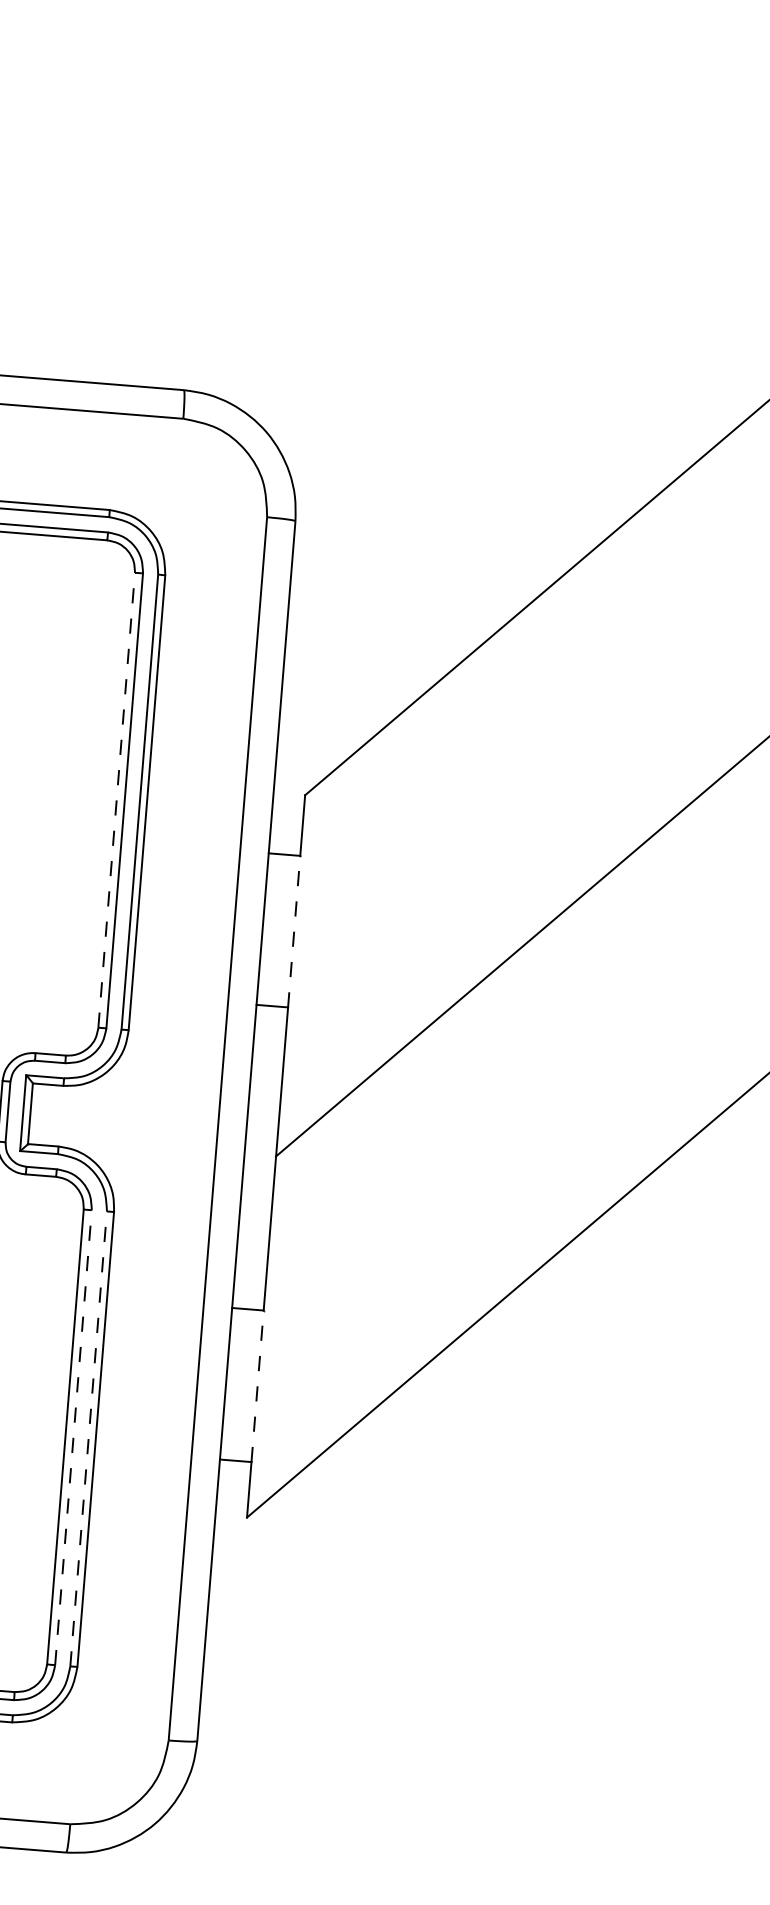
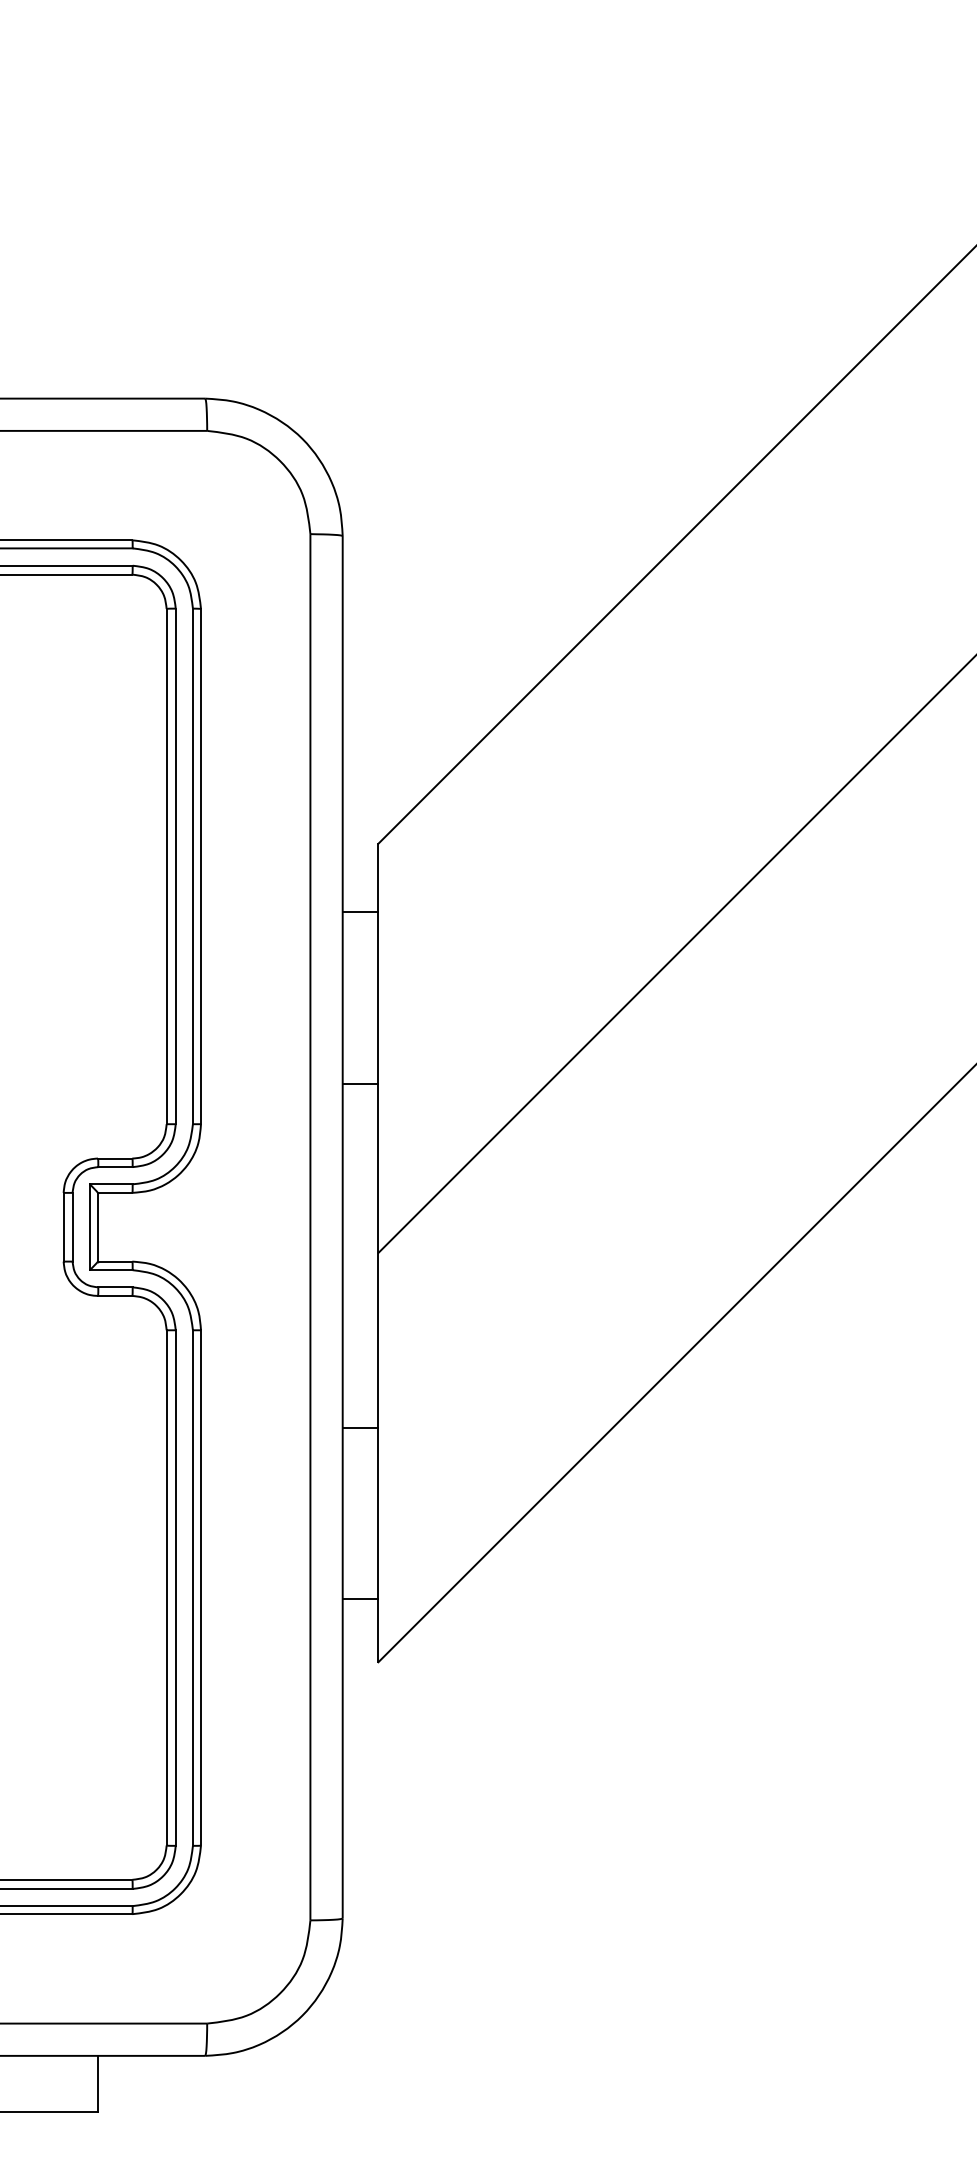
line: (116, 800) -> (166, 866), dashed -> solid
line: (294, 931) -> (378, 998), dashed -> solid
line: (257, 1386) -> (378, 1513), dashed -> solid
line: (73, 1438) -> (175, 1588), dashed -> solid
line: (88, 1439) -> (192, 1588), dashed -> solid

